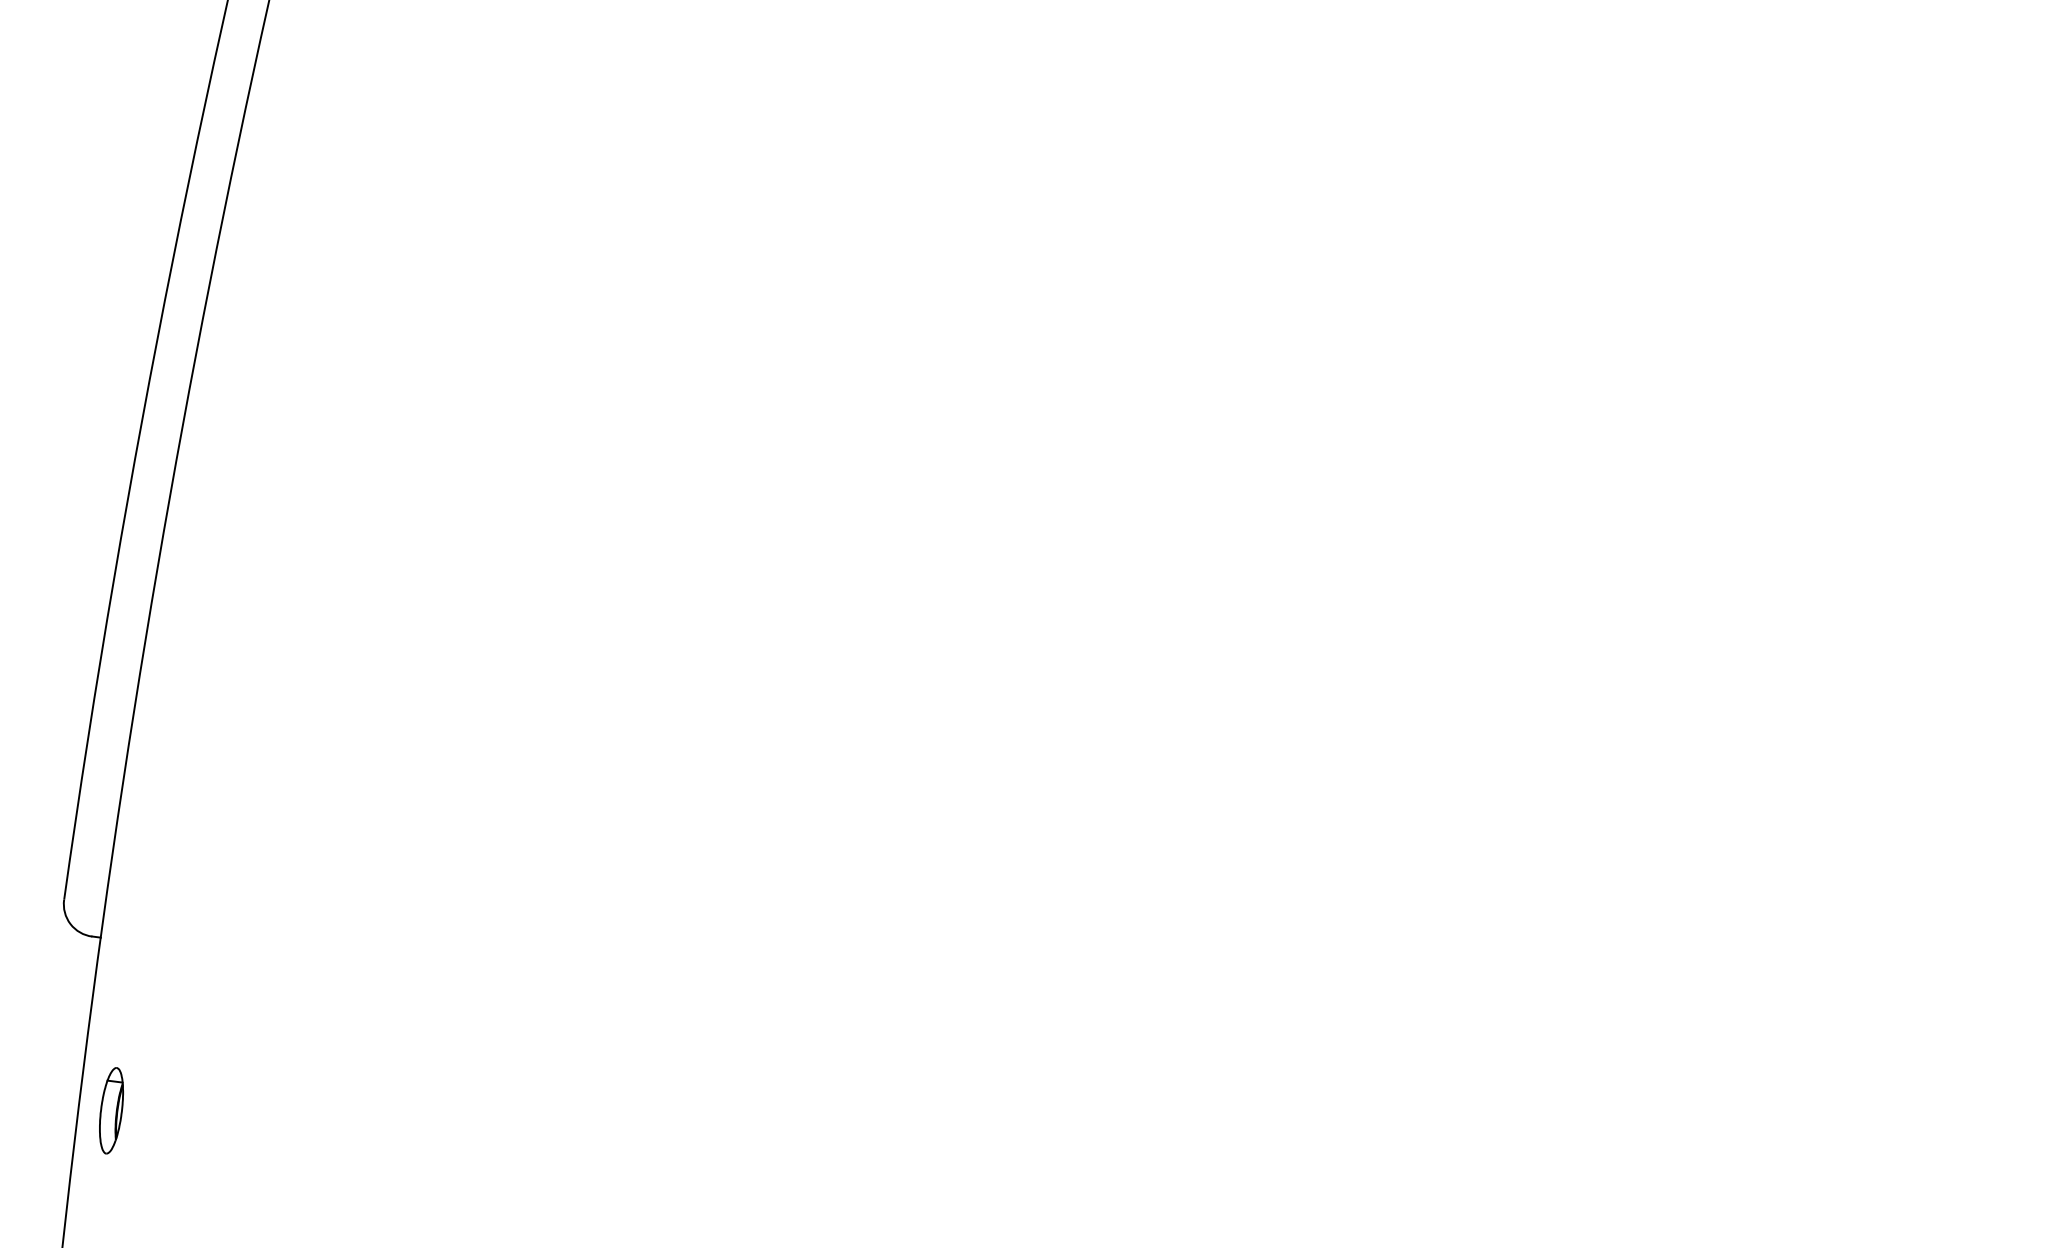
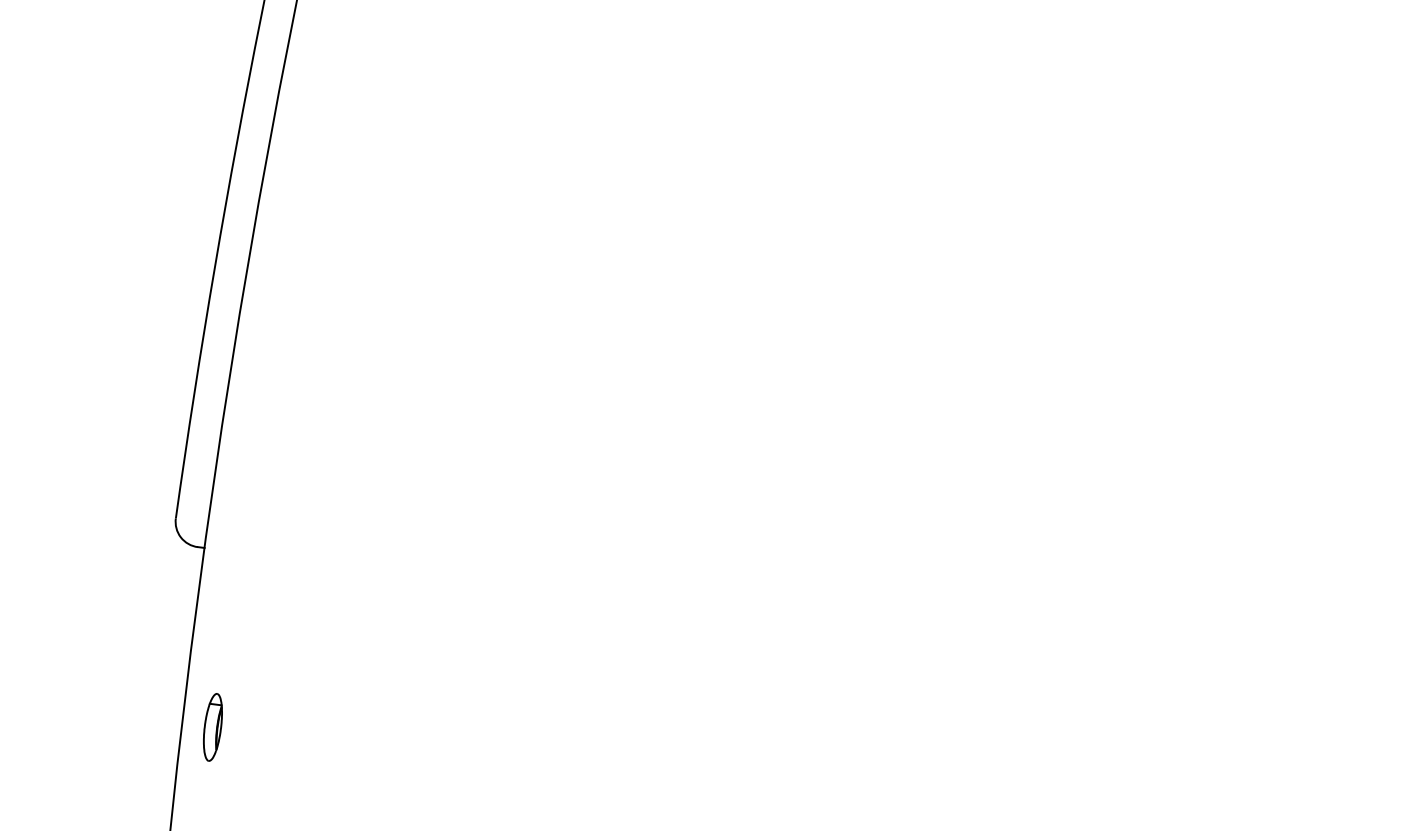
part: (111, 1110) -> (212, 727), moved

